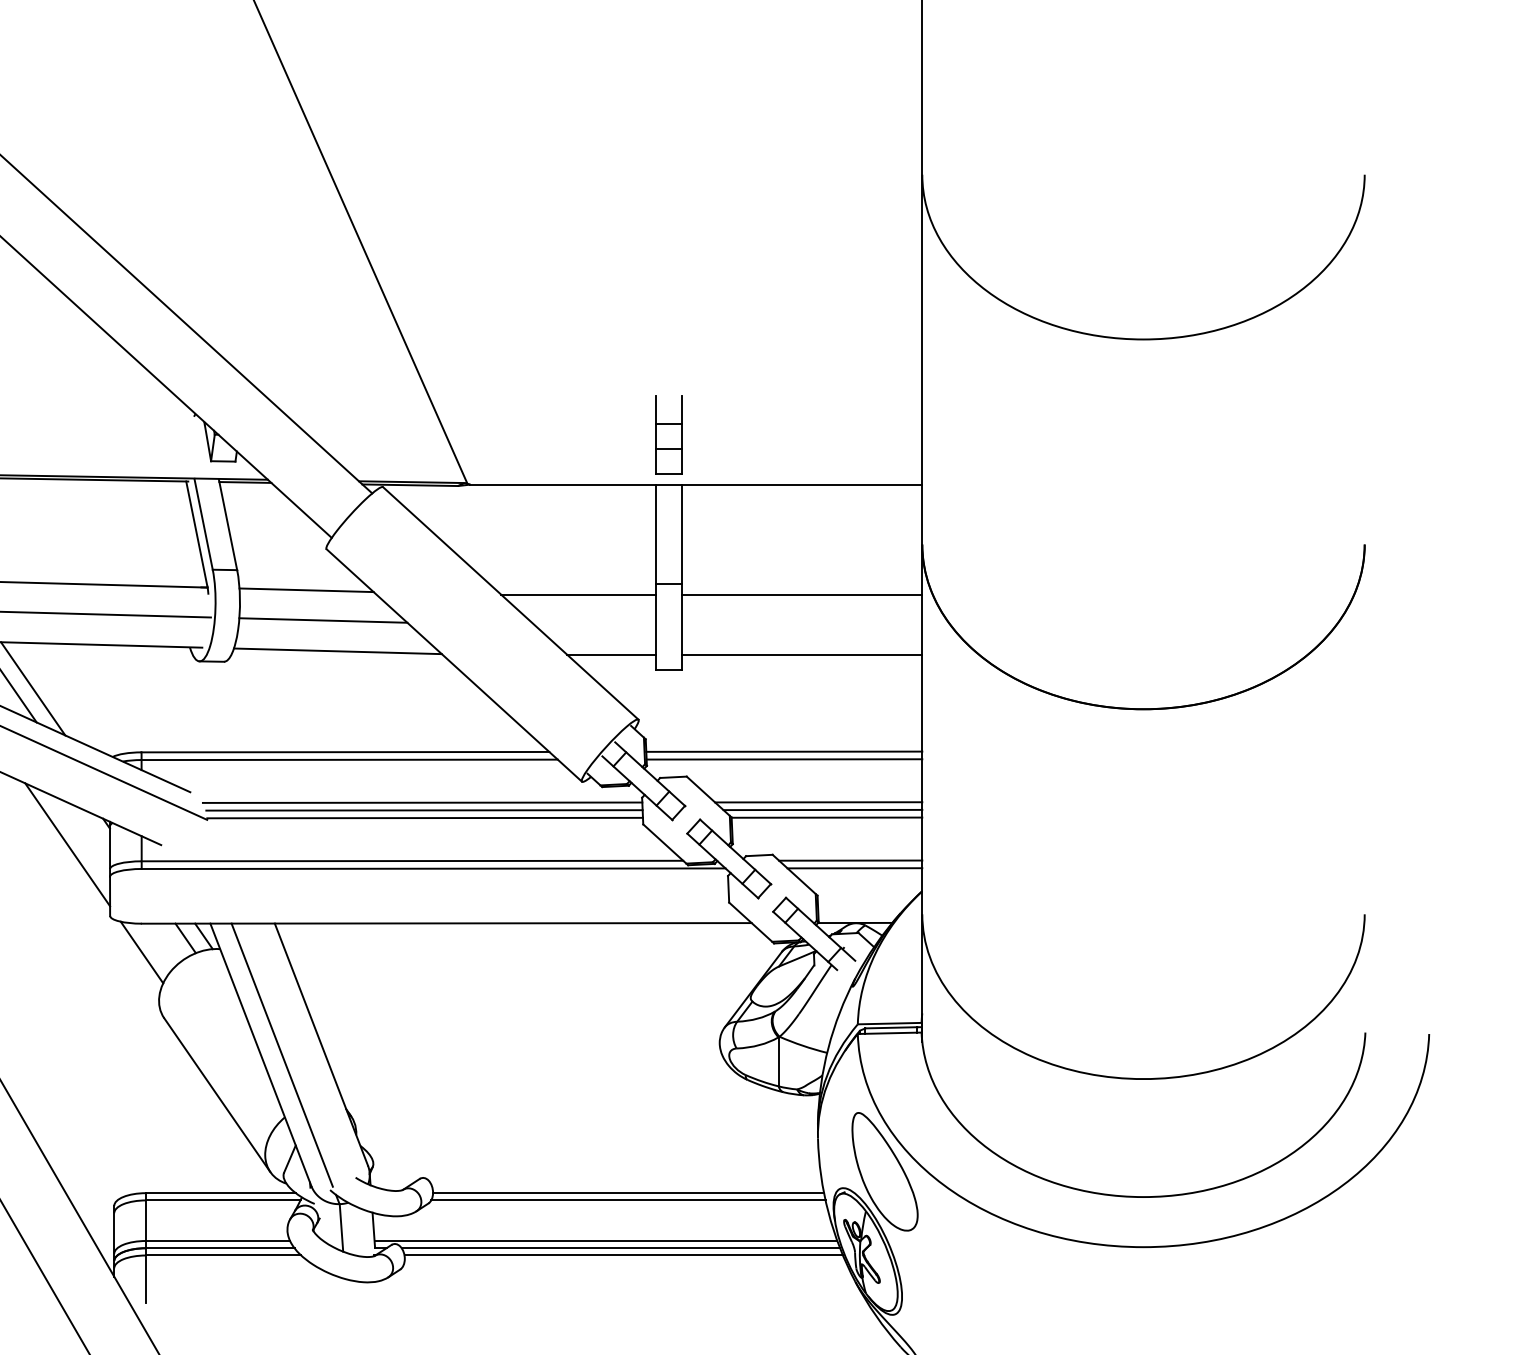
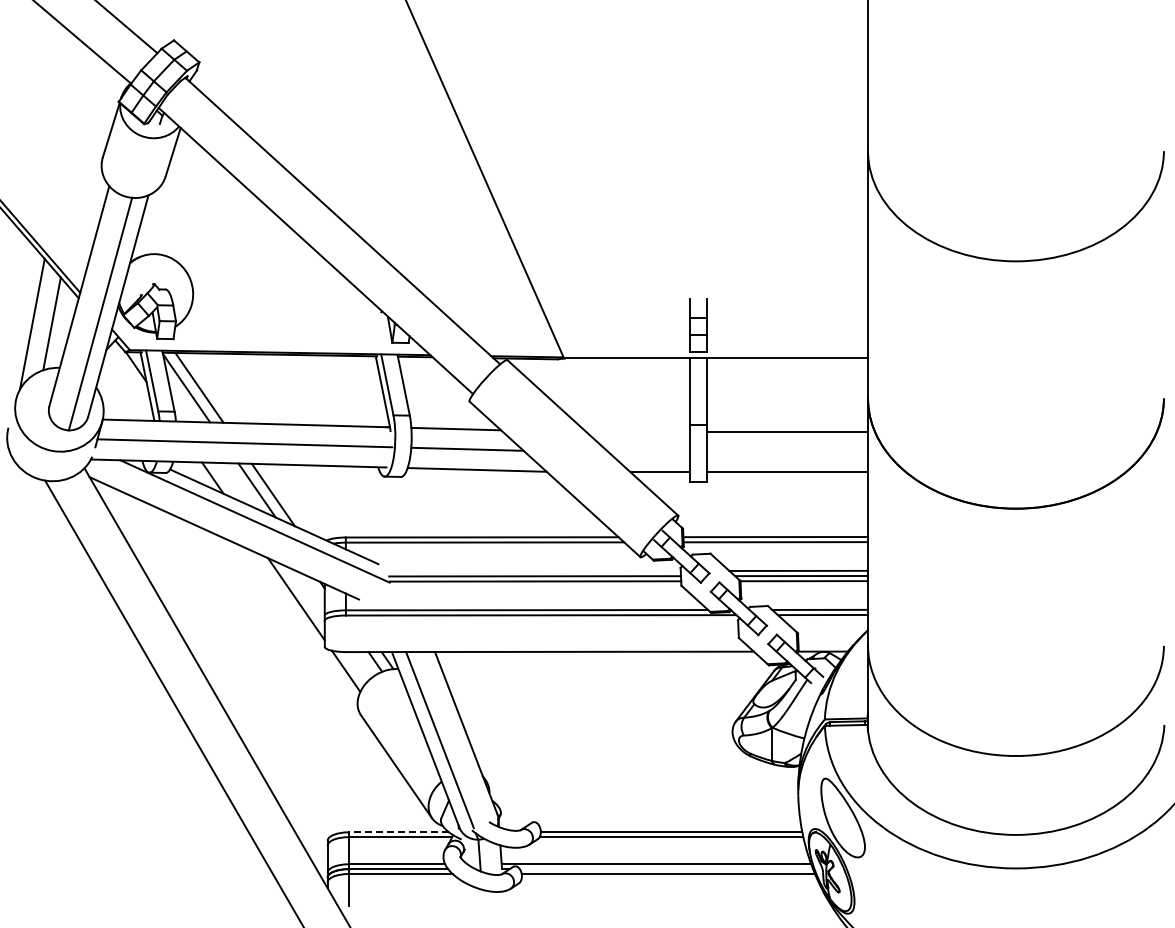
line: (579, 593) -> (638, 431), removed
line: (422, 803) -> (533, 571), removed
line: (220, 1193) -> (398, 832), solid -> dashed
line: (620, 1248) -> (666, 869), removed

